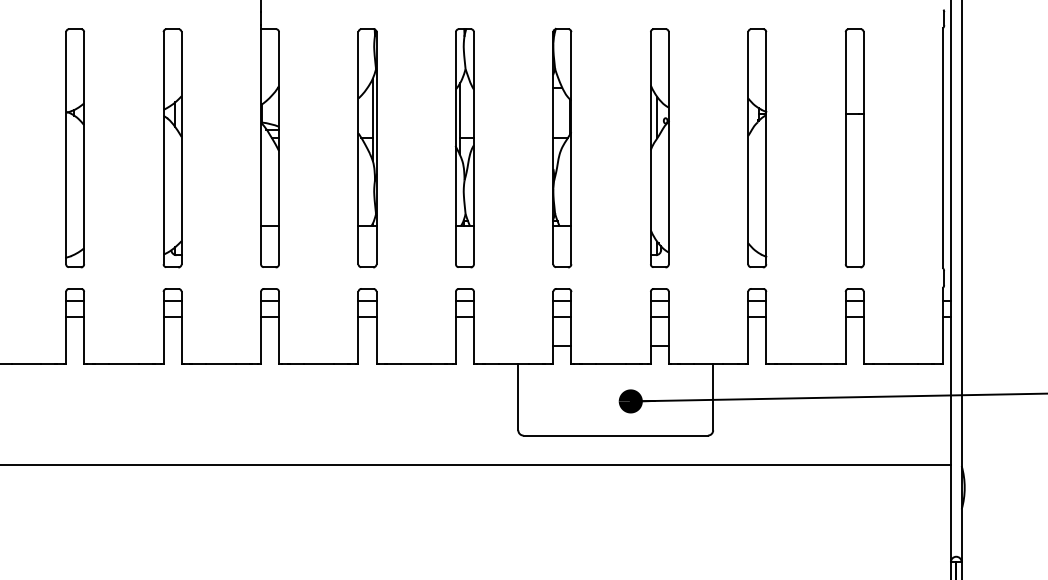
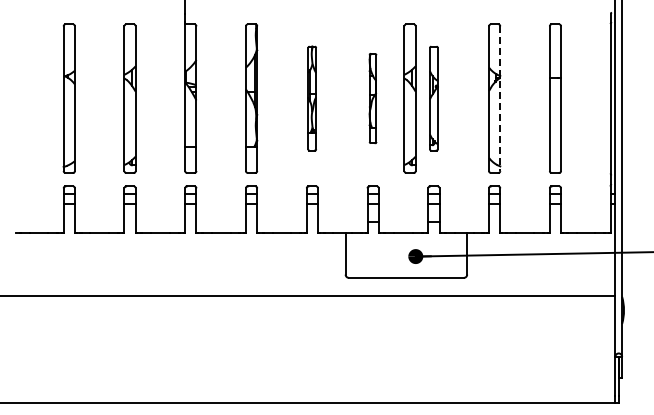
part: (463, 147) -> (311, 98), size x0.7
part: (561, 147) -> (372, 98), size x0.6
part: (620, 147) -> (409, 98), added
part: (659, 147) -> (433, 98), size x0.7
line: (766, 149) -> (500, 99), solid -> dashed

